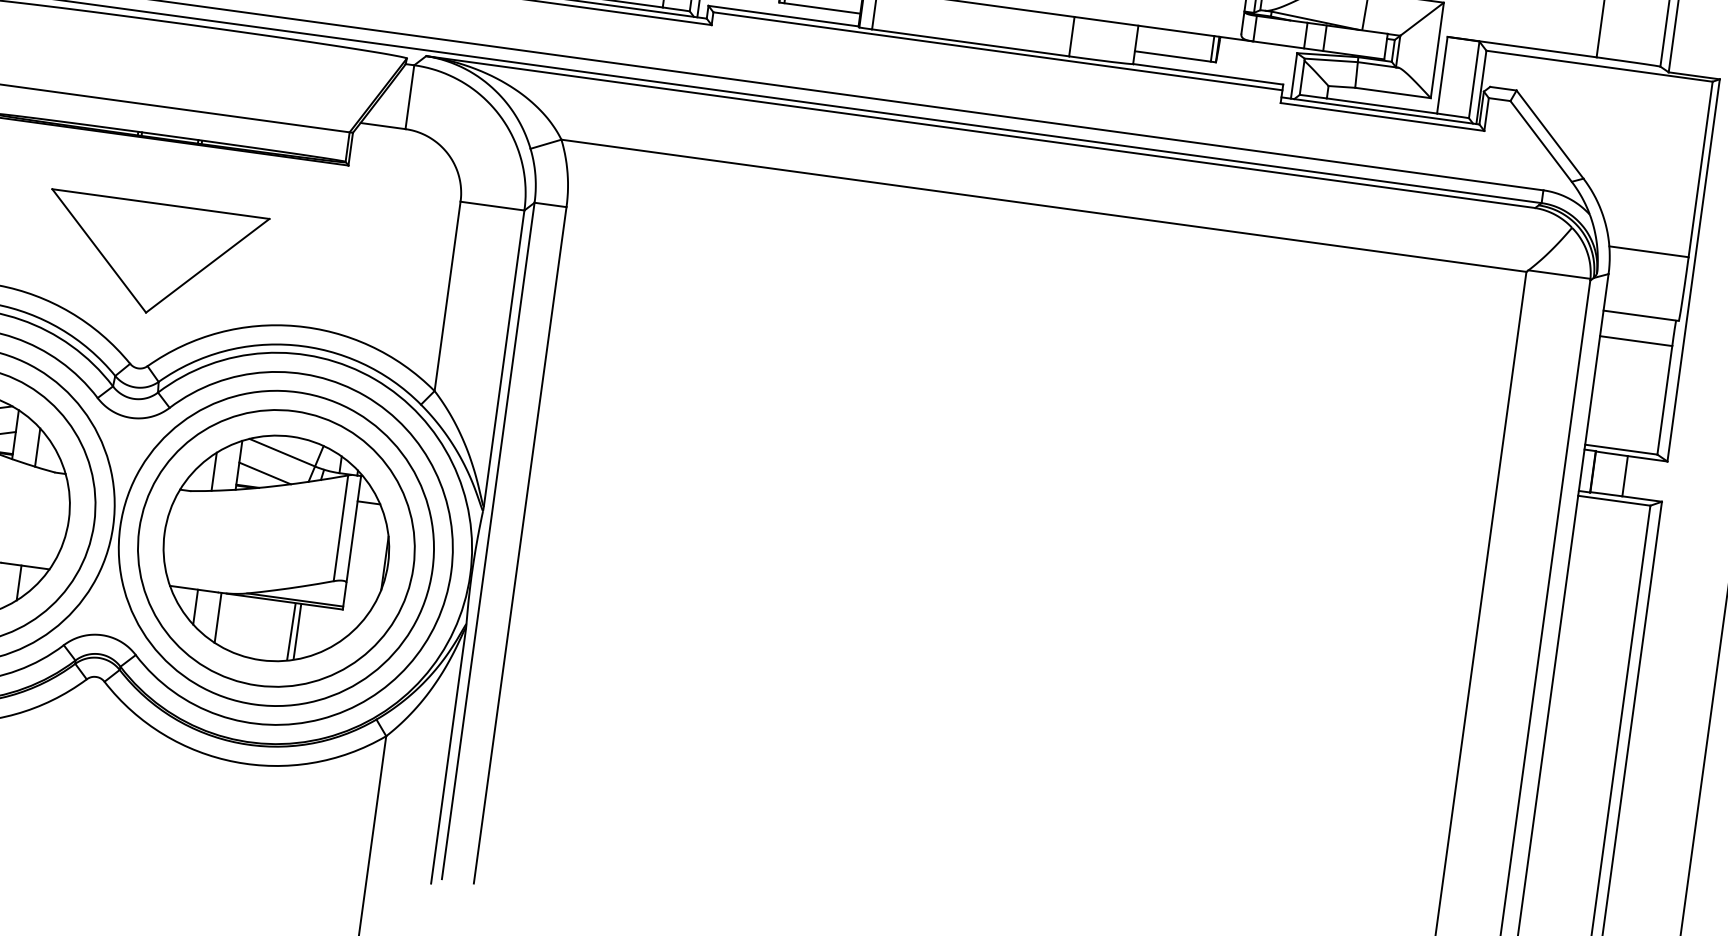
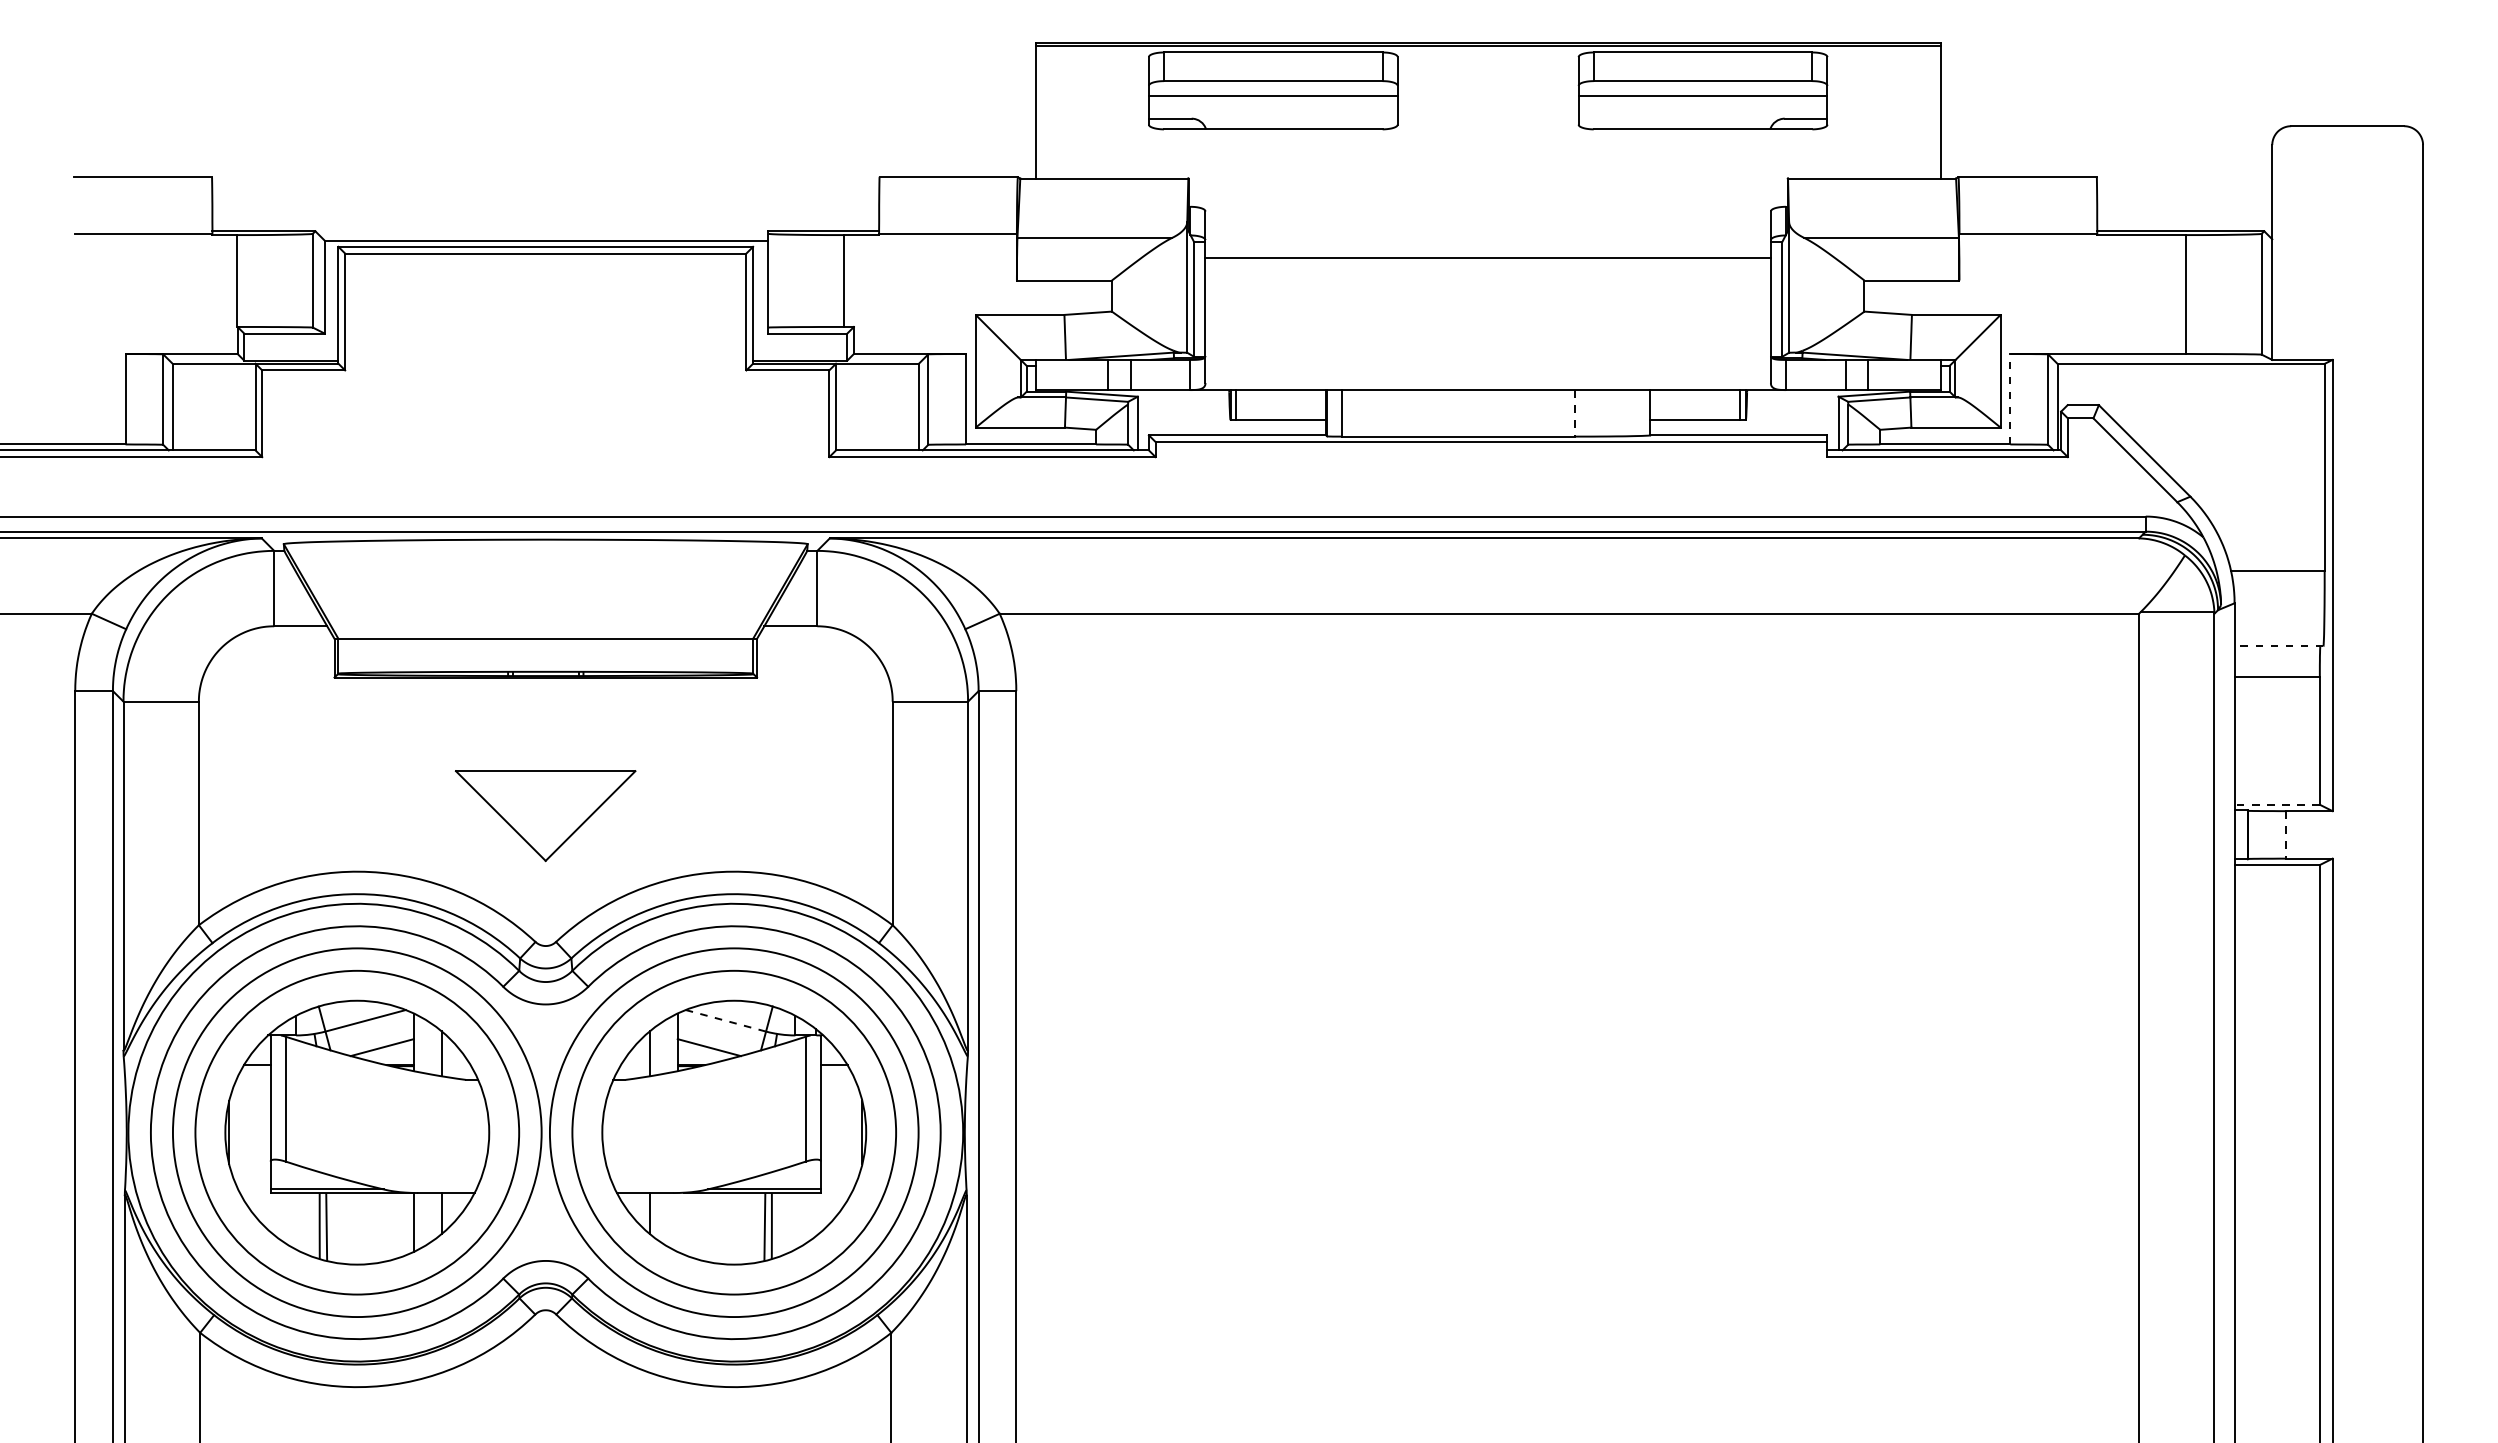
line: (1071, 36) -> (1574, 413), solid -> dashed
line: (1442, 74) -> (2010, 398), solid -> dashed
part: (153, 257) -> (545, 815), size x0.7
line: (1640, 315) -> (2278, 646), solid -> dashed
line: (1621, 449) -> (2277, 804), solid -> dashed
line: (281, 452) -> (725, 1020), solid -> dashed
line: (1624, 475) -> (2285, 834), solid -> dashed
line: (217, 617) -> (677, 1222), removed

